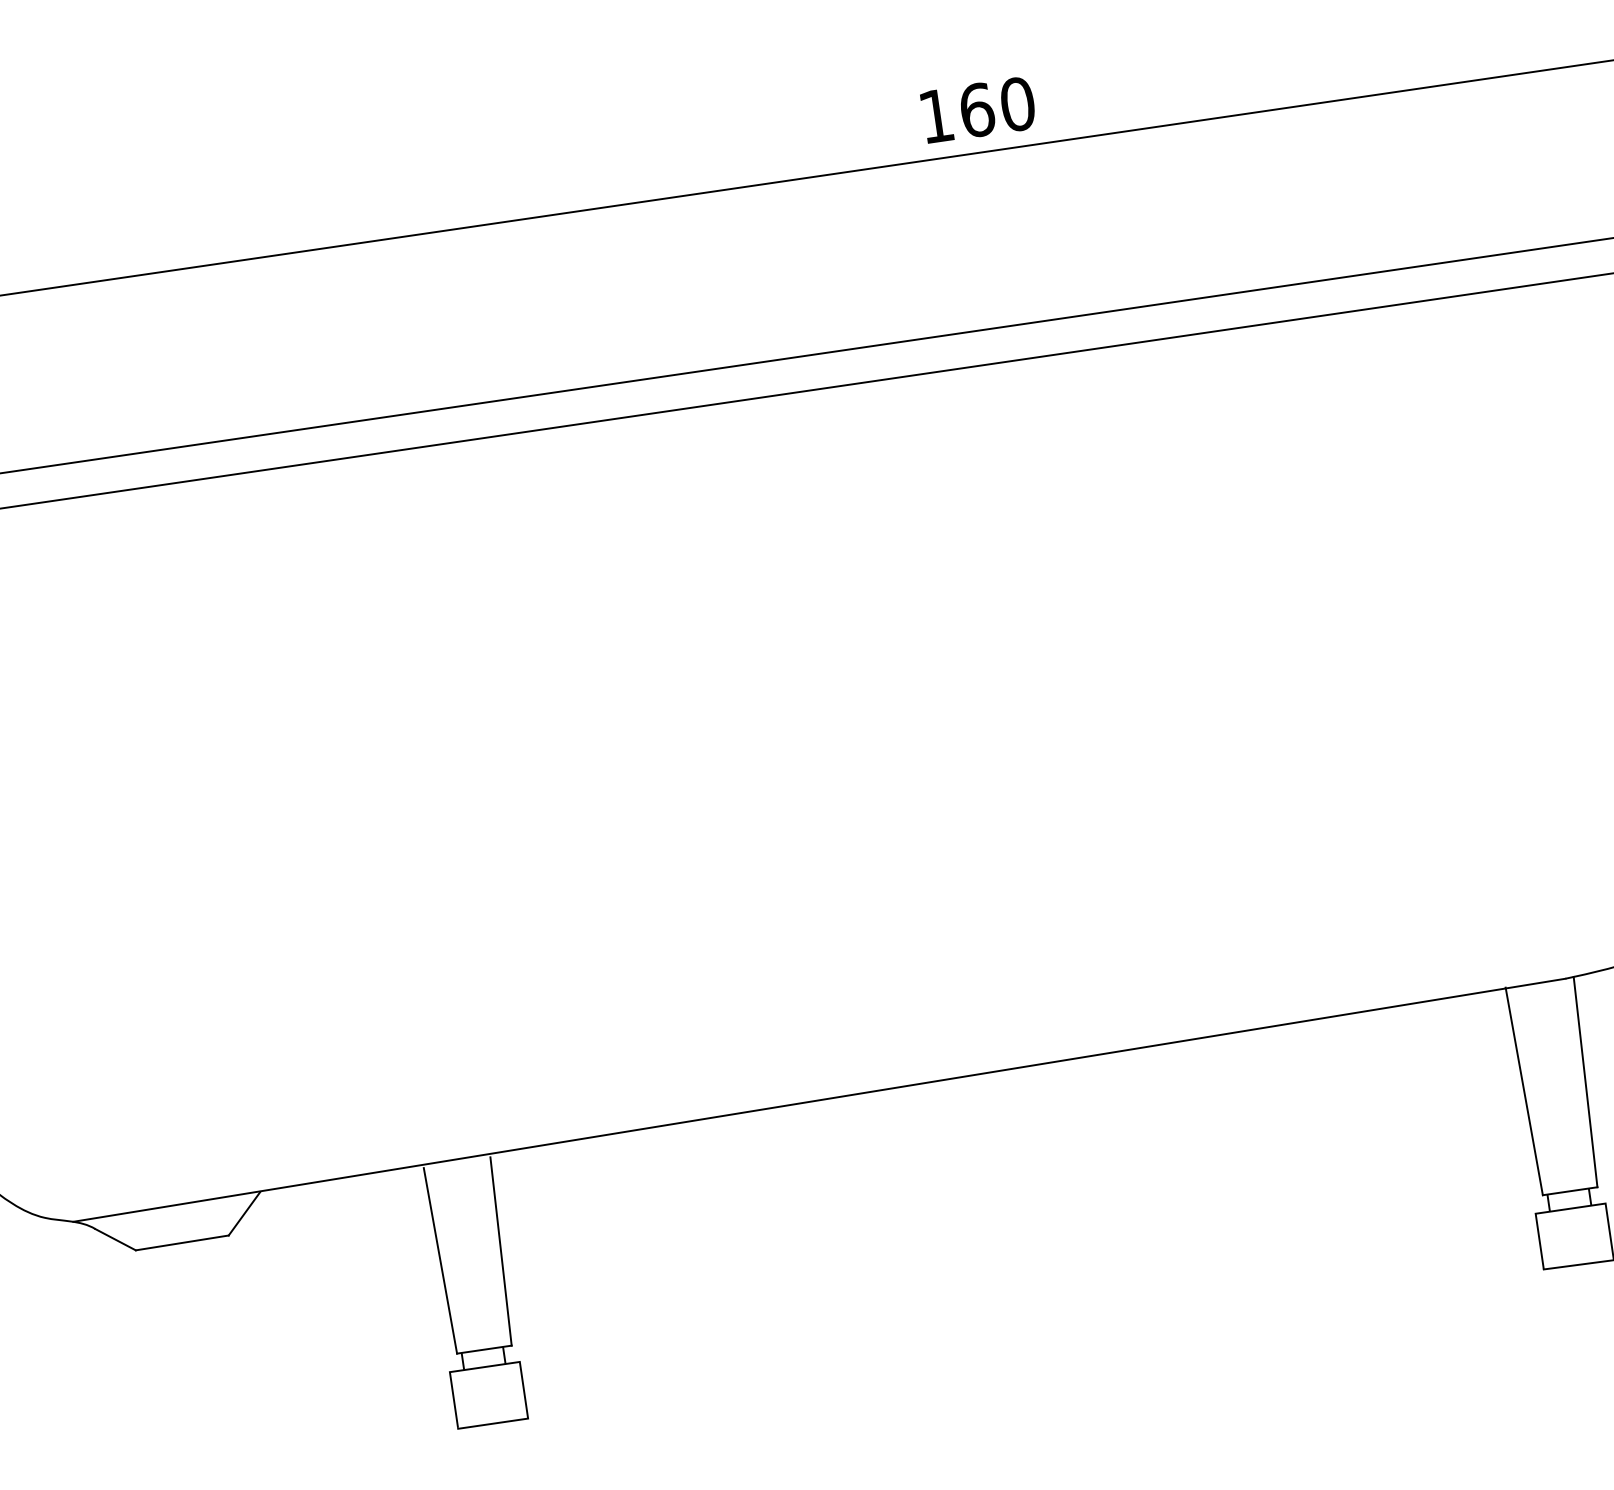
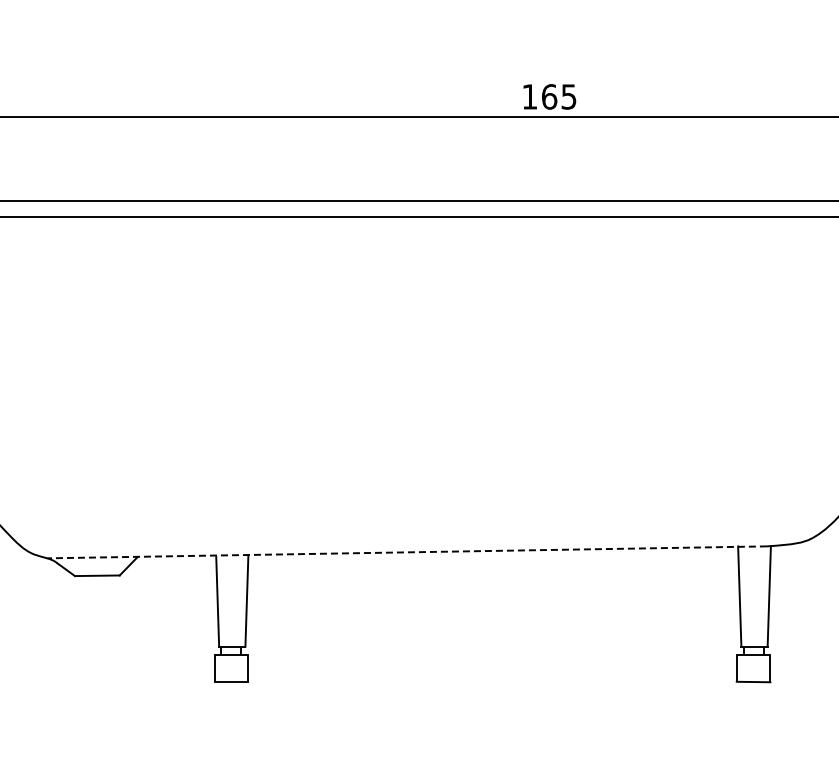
text: (1016, 103) -> (568, 96), 160 -> 165
line: (820, 1100) -> (407, 552), solid -> dashed

